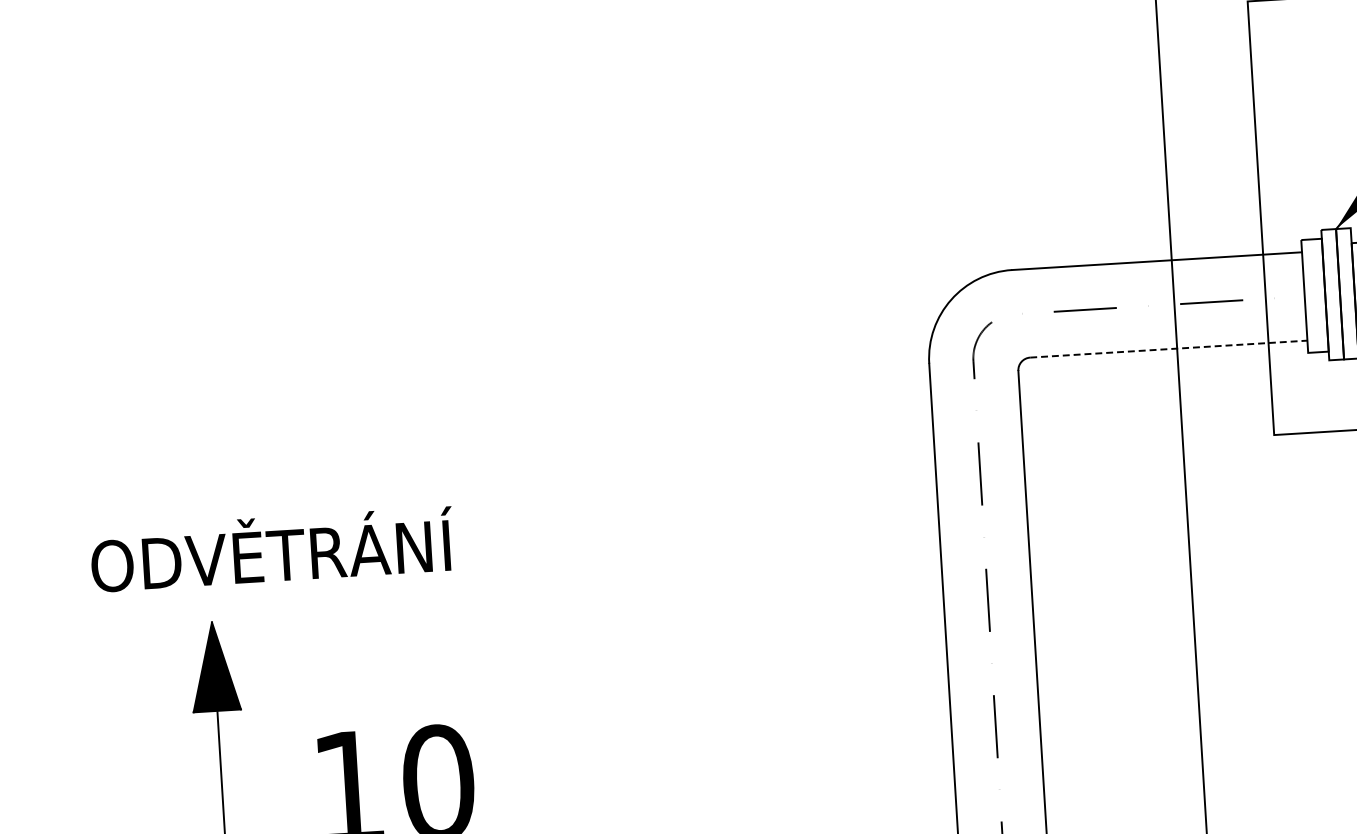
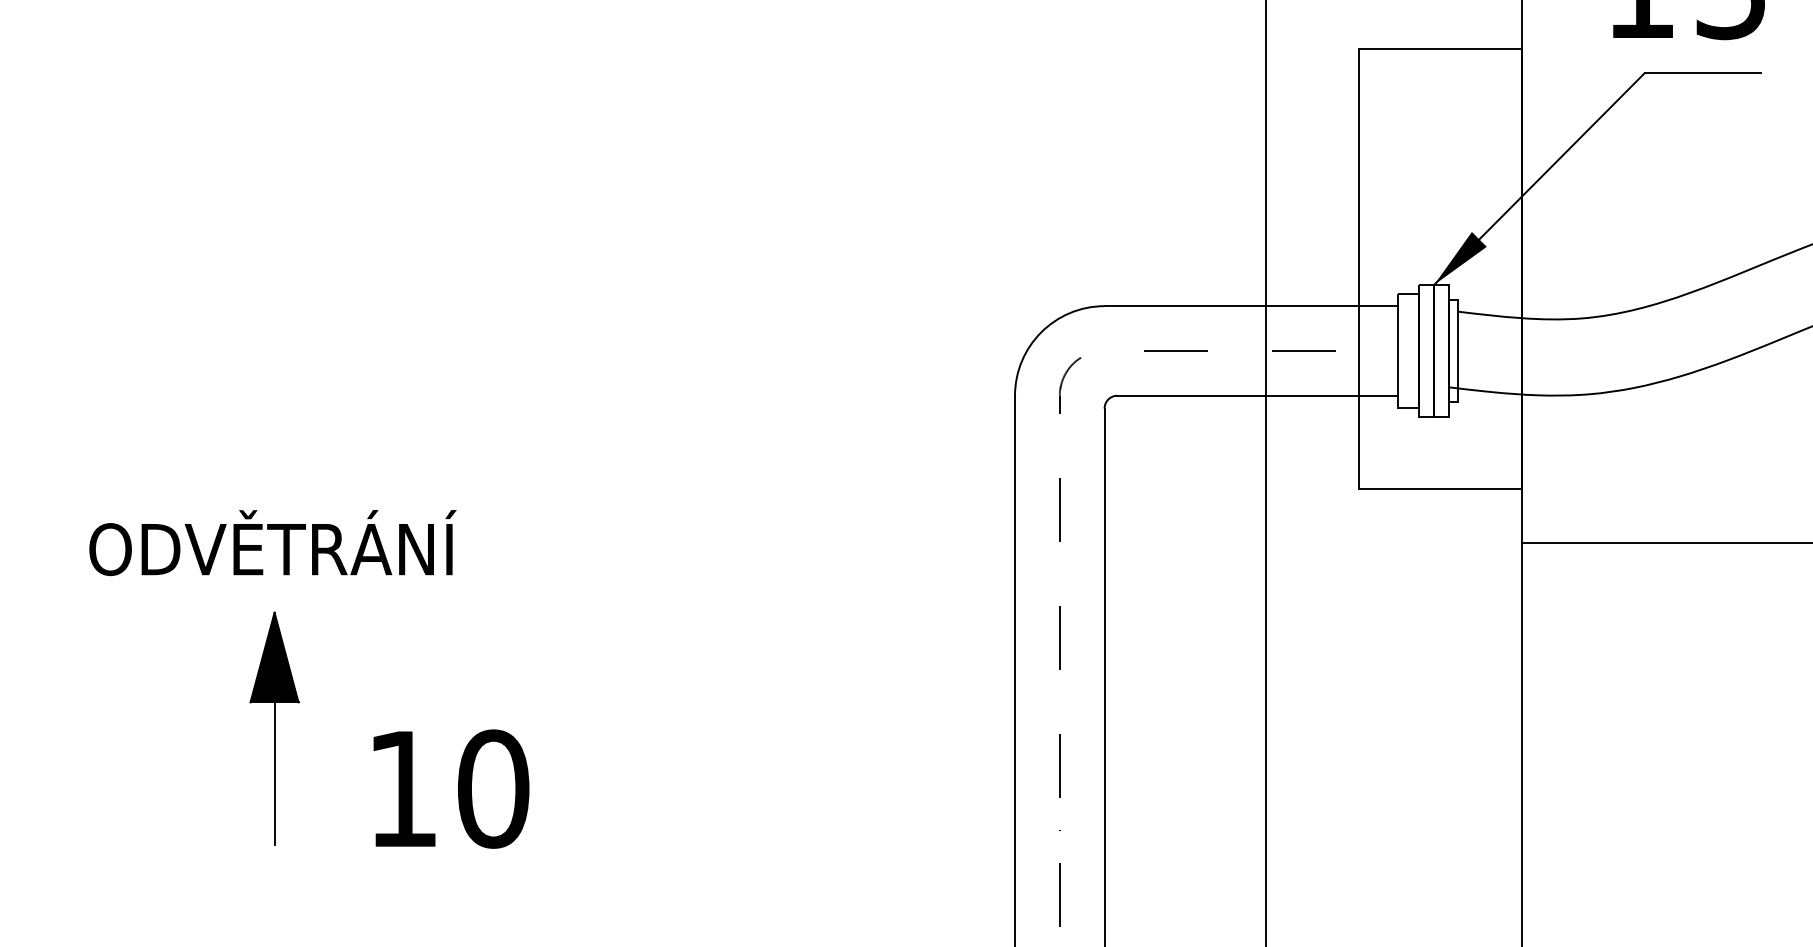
line: (1168, 348) -> (1257, 395), dashed -> solid
text: (271, 550) -> (272, 543), moved

